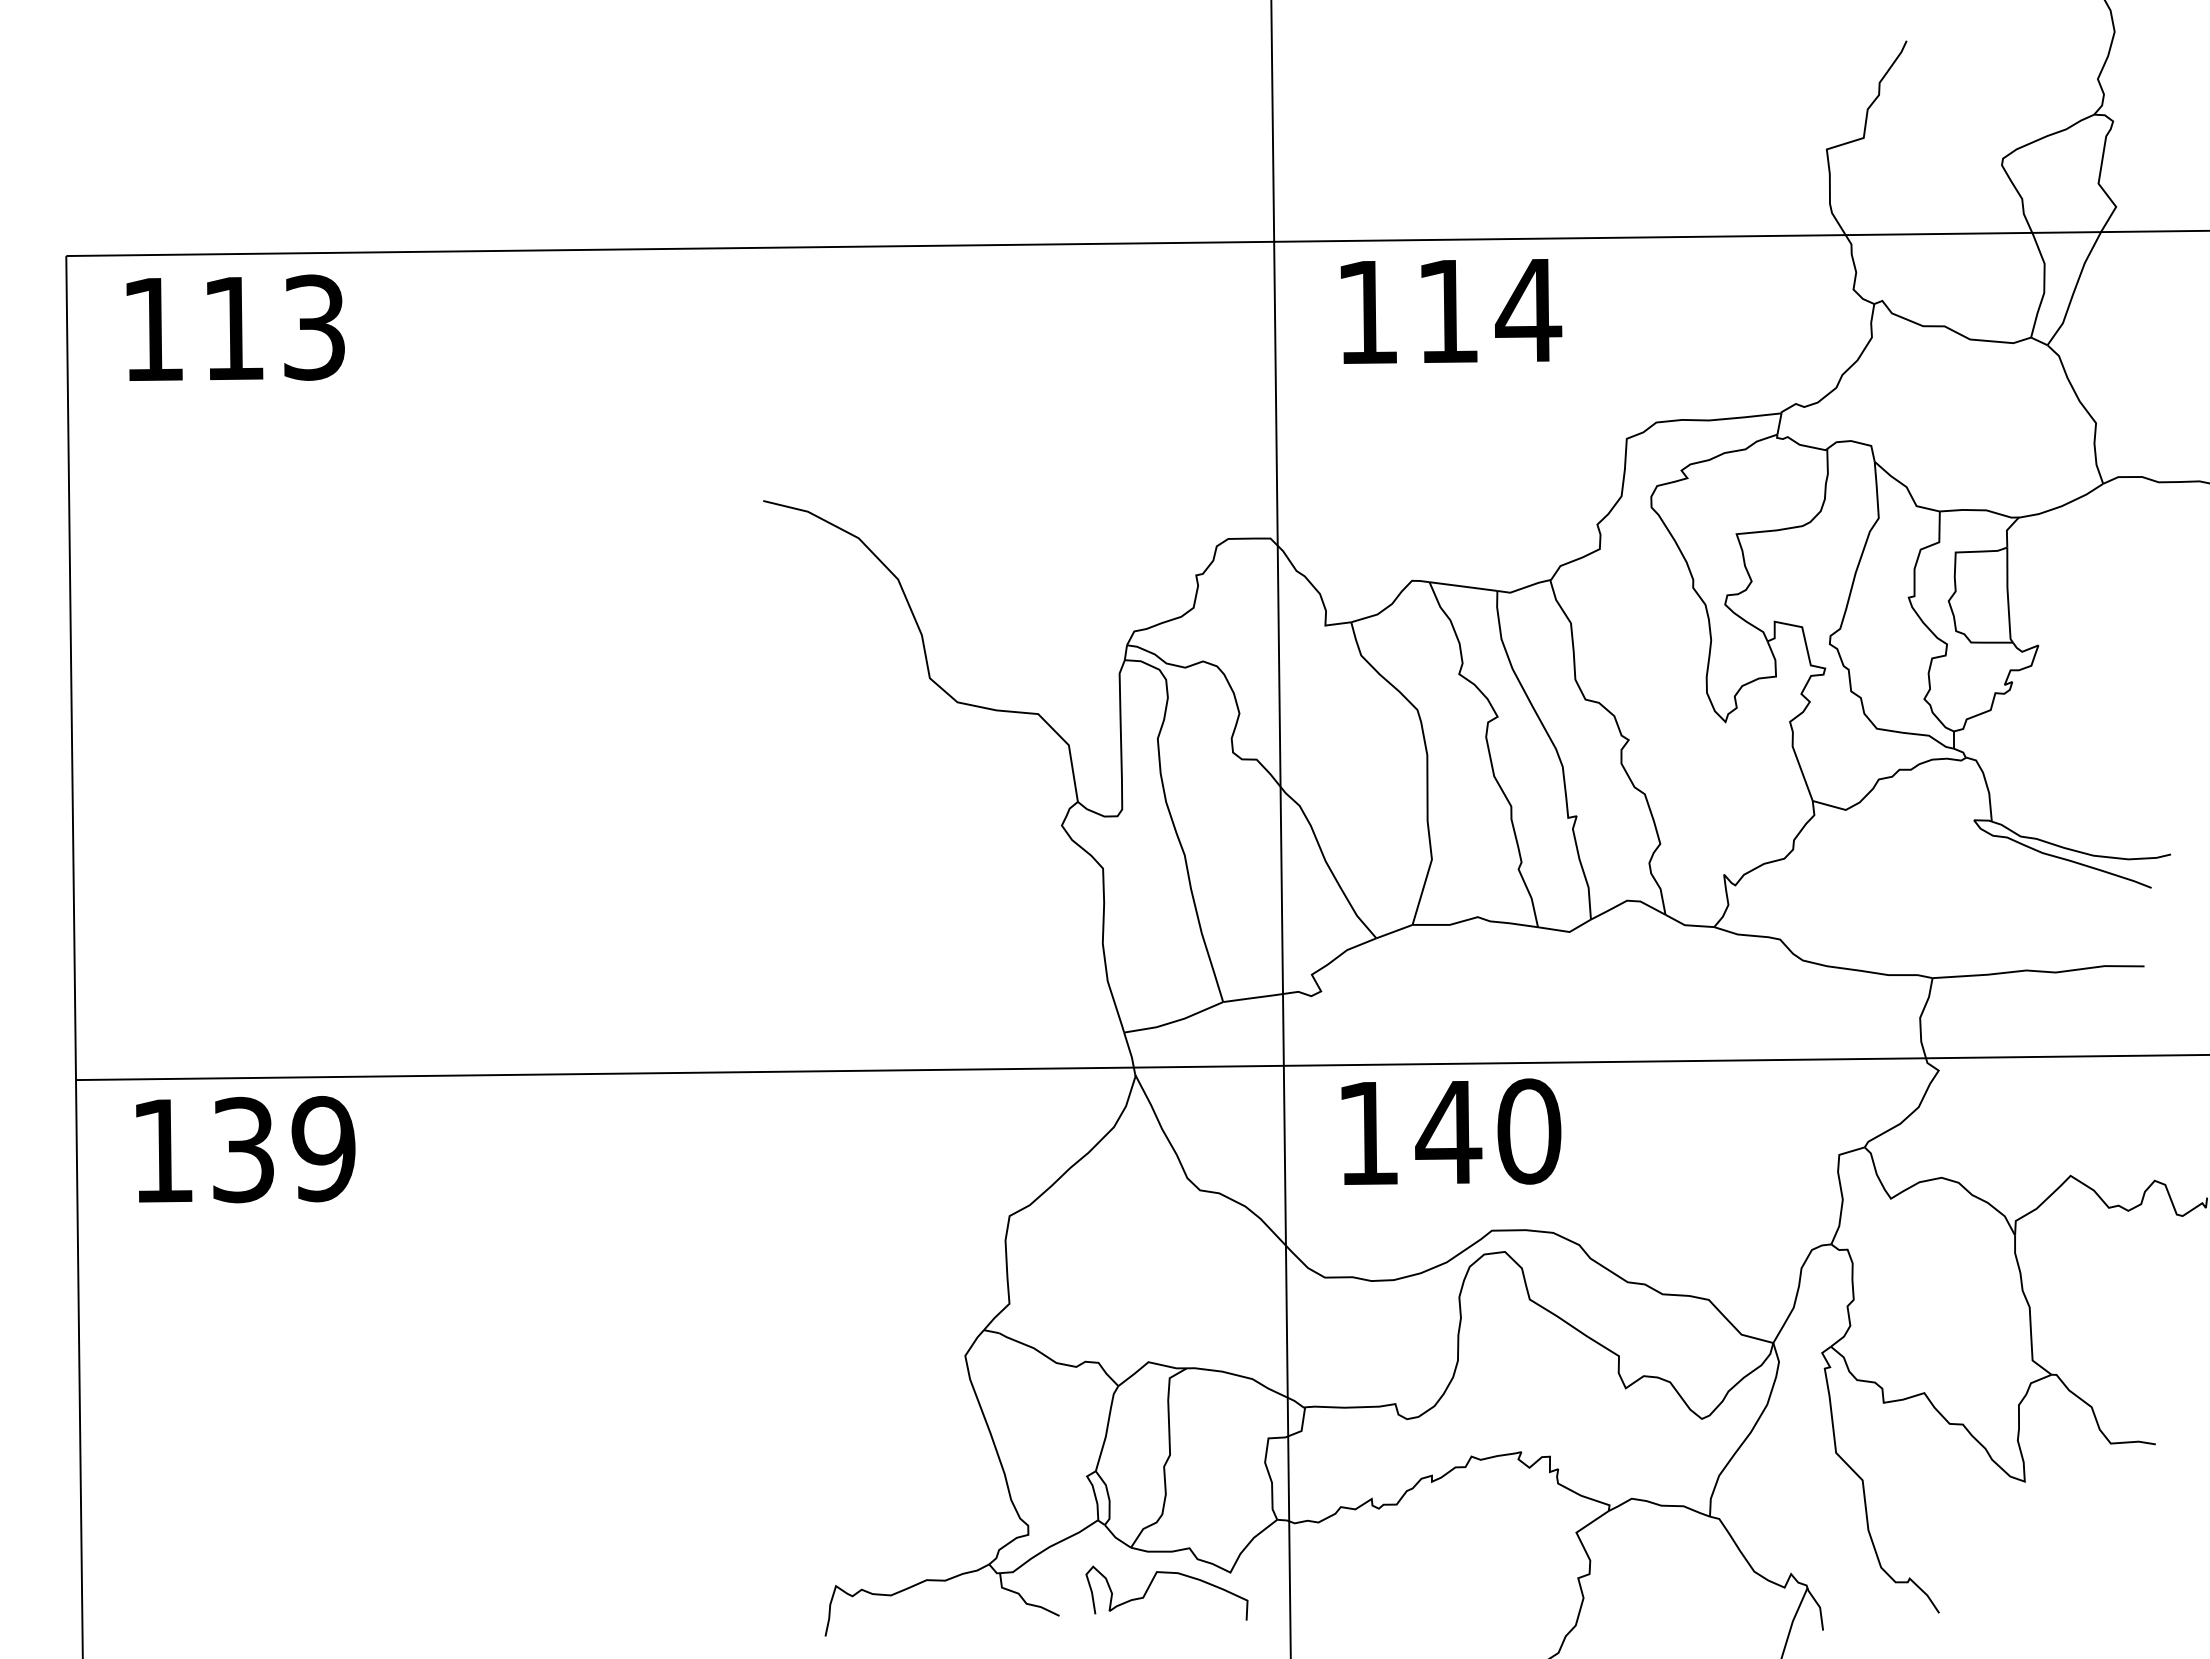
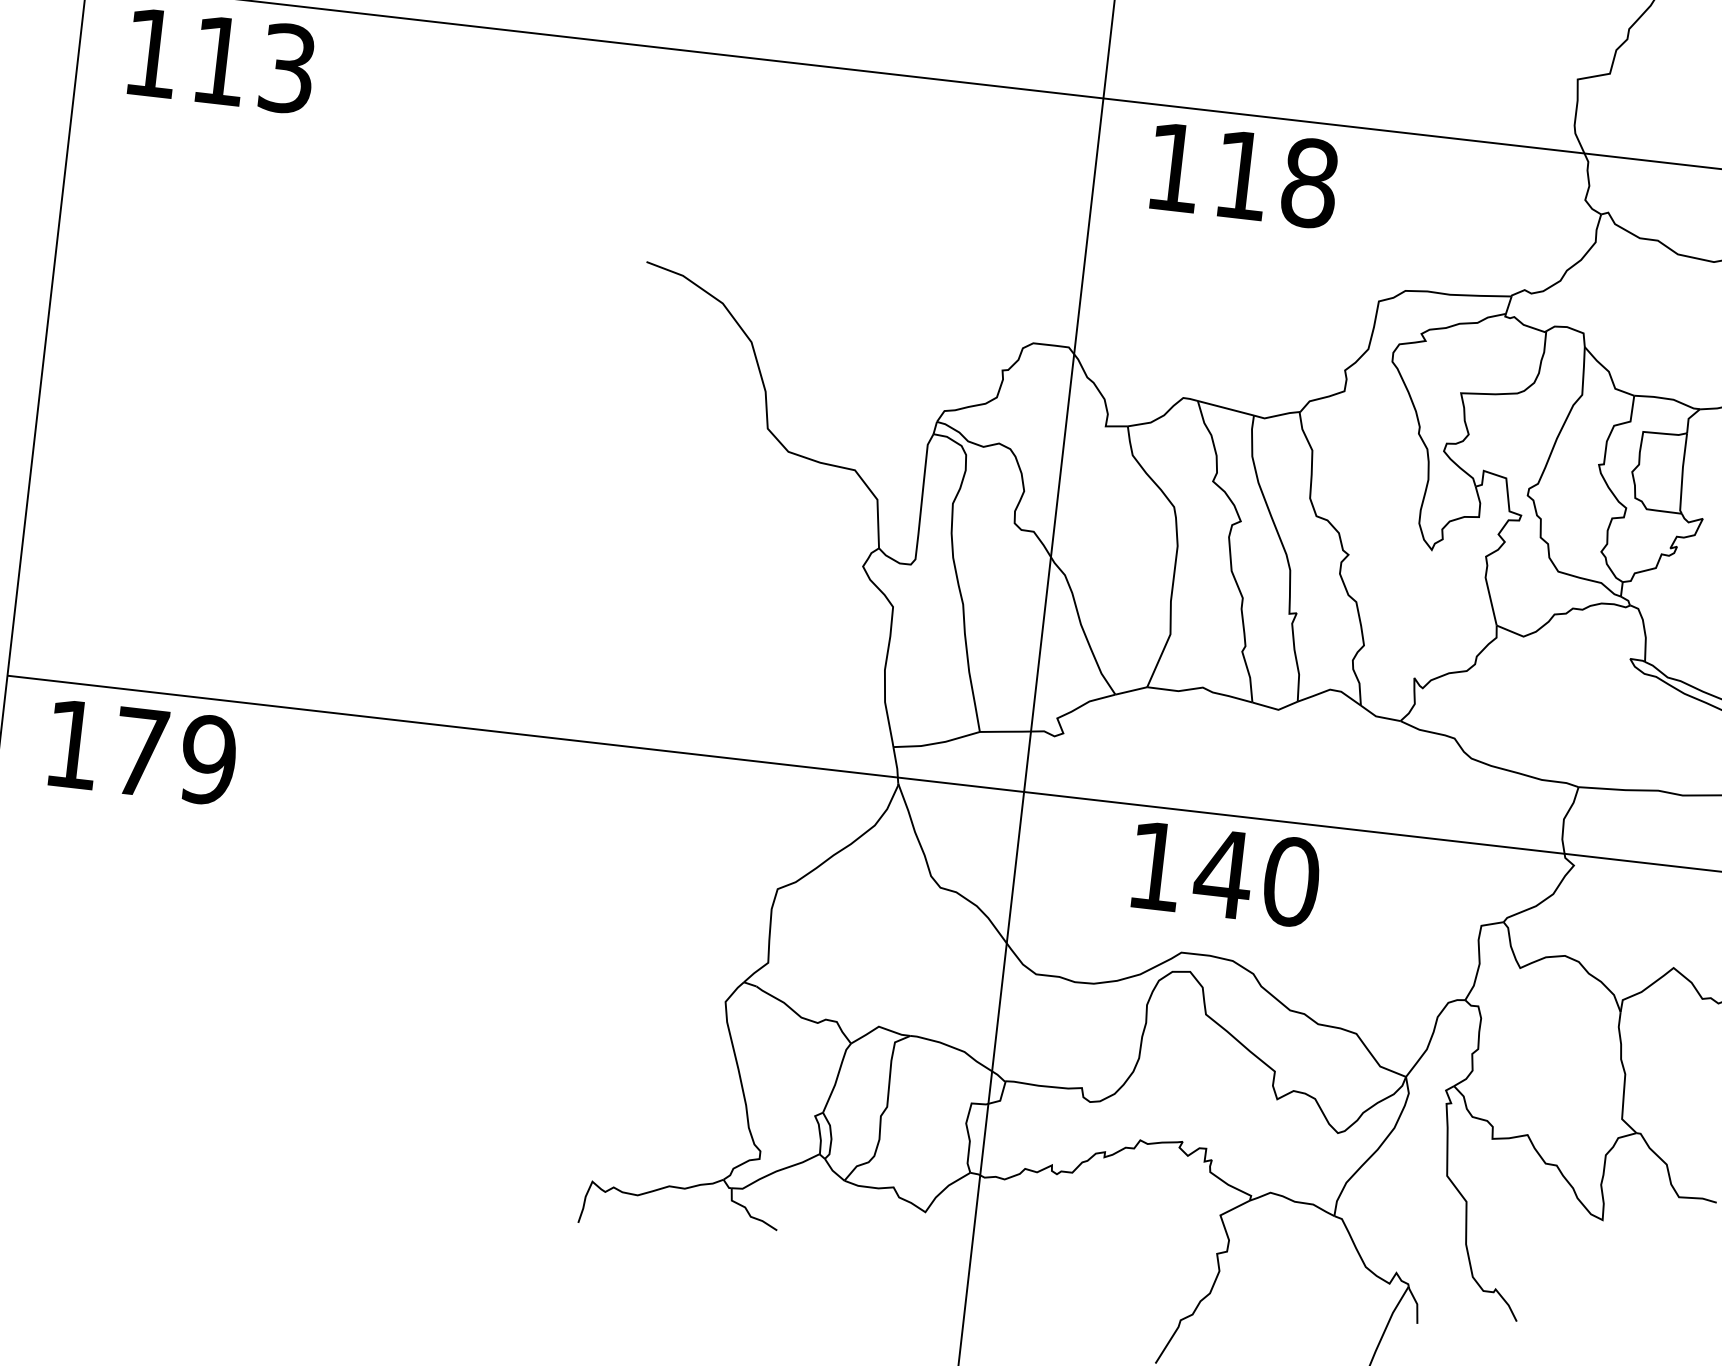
text: (1528, 310) -> (1309, 183), 114 -> 118
text: (1451, 1131) -> (1226, 873), moved
text: (243, 1149) -> (140, 751), 139 -> 179
curve: (1151, 1584) -> (857, 1213), removed

